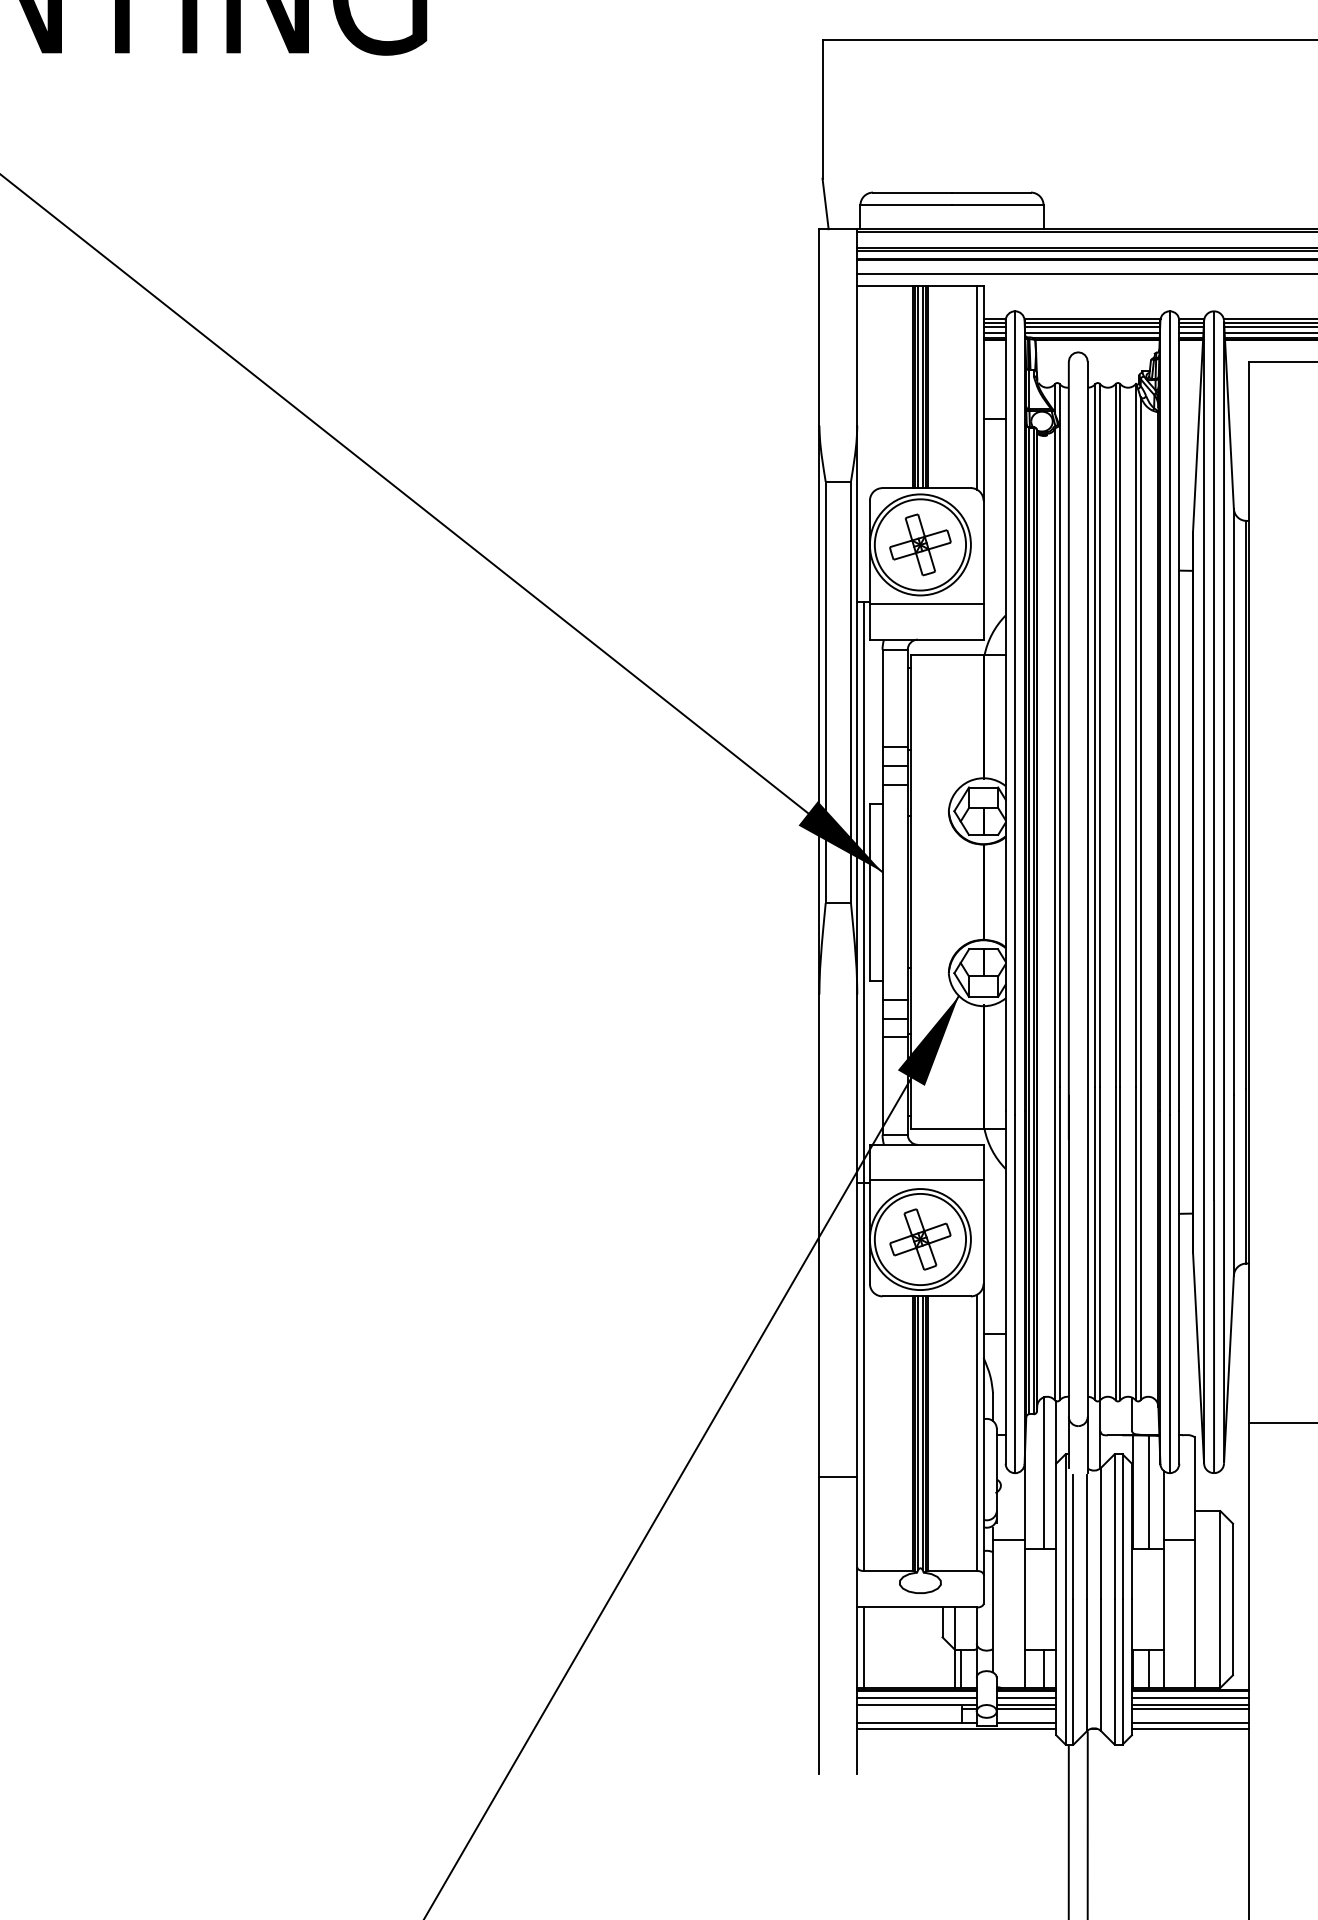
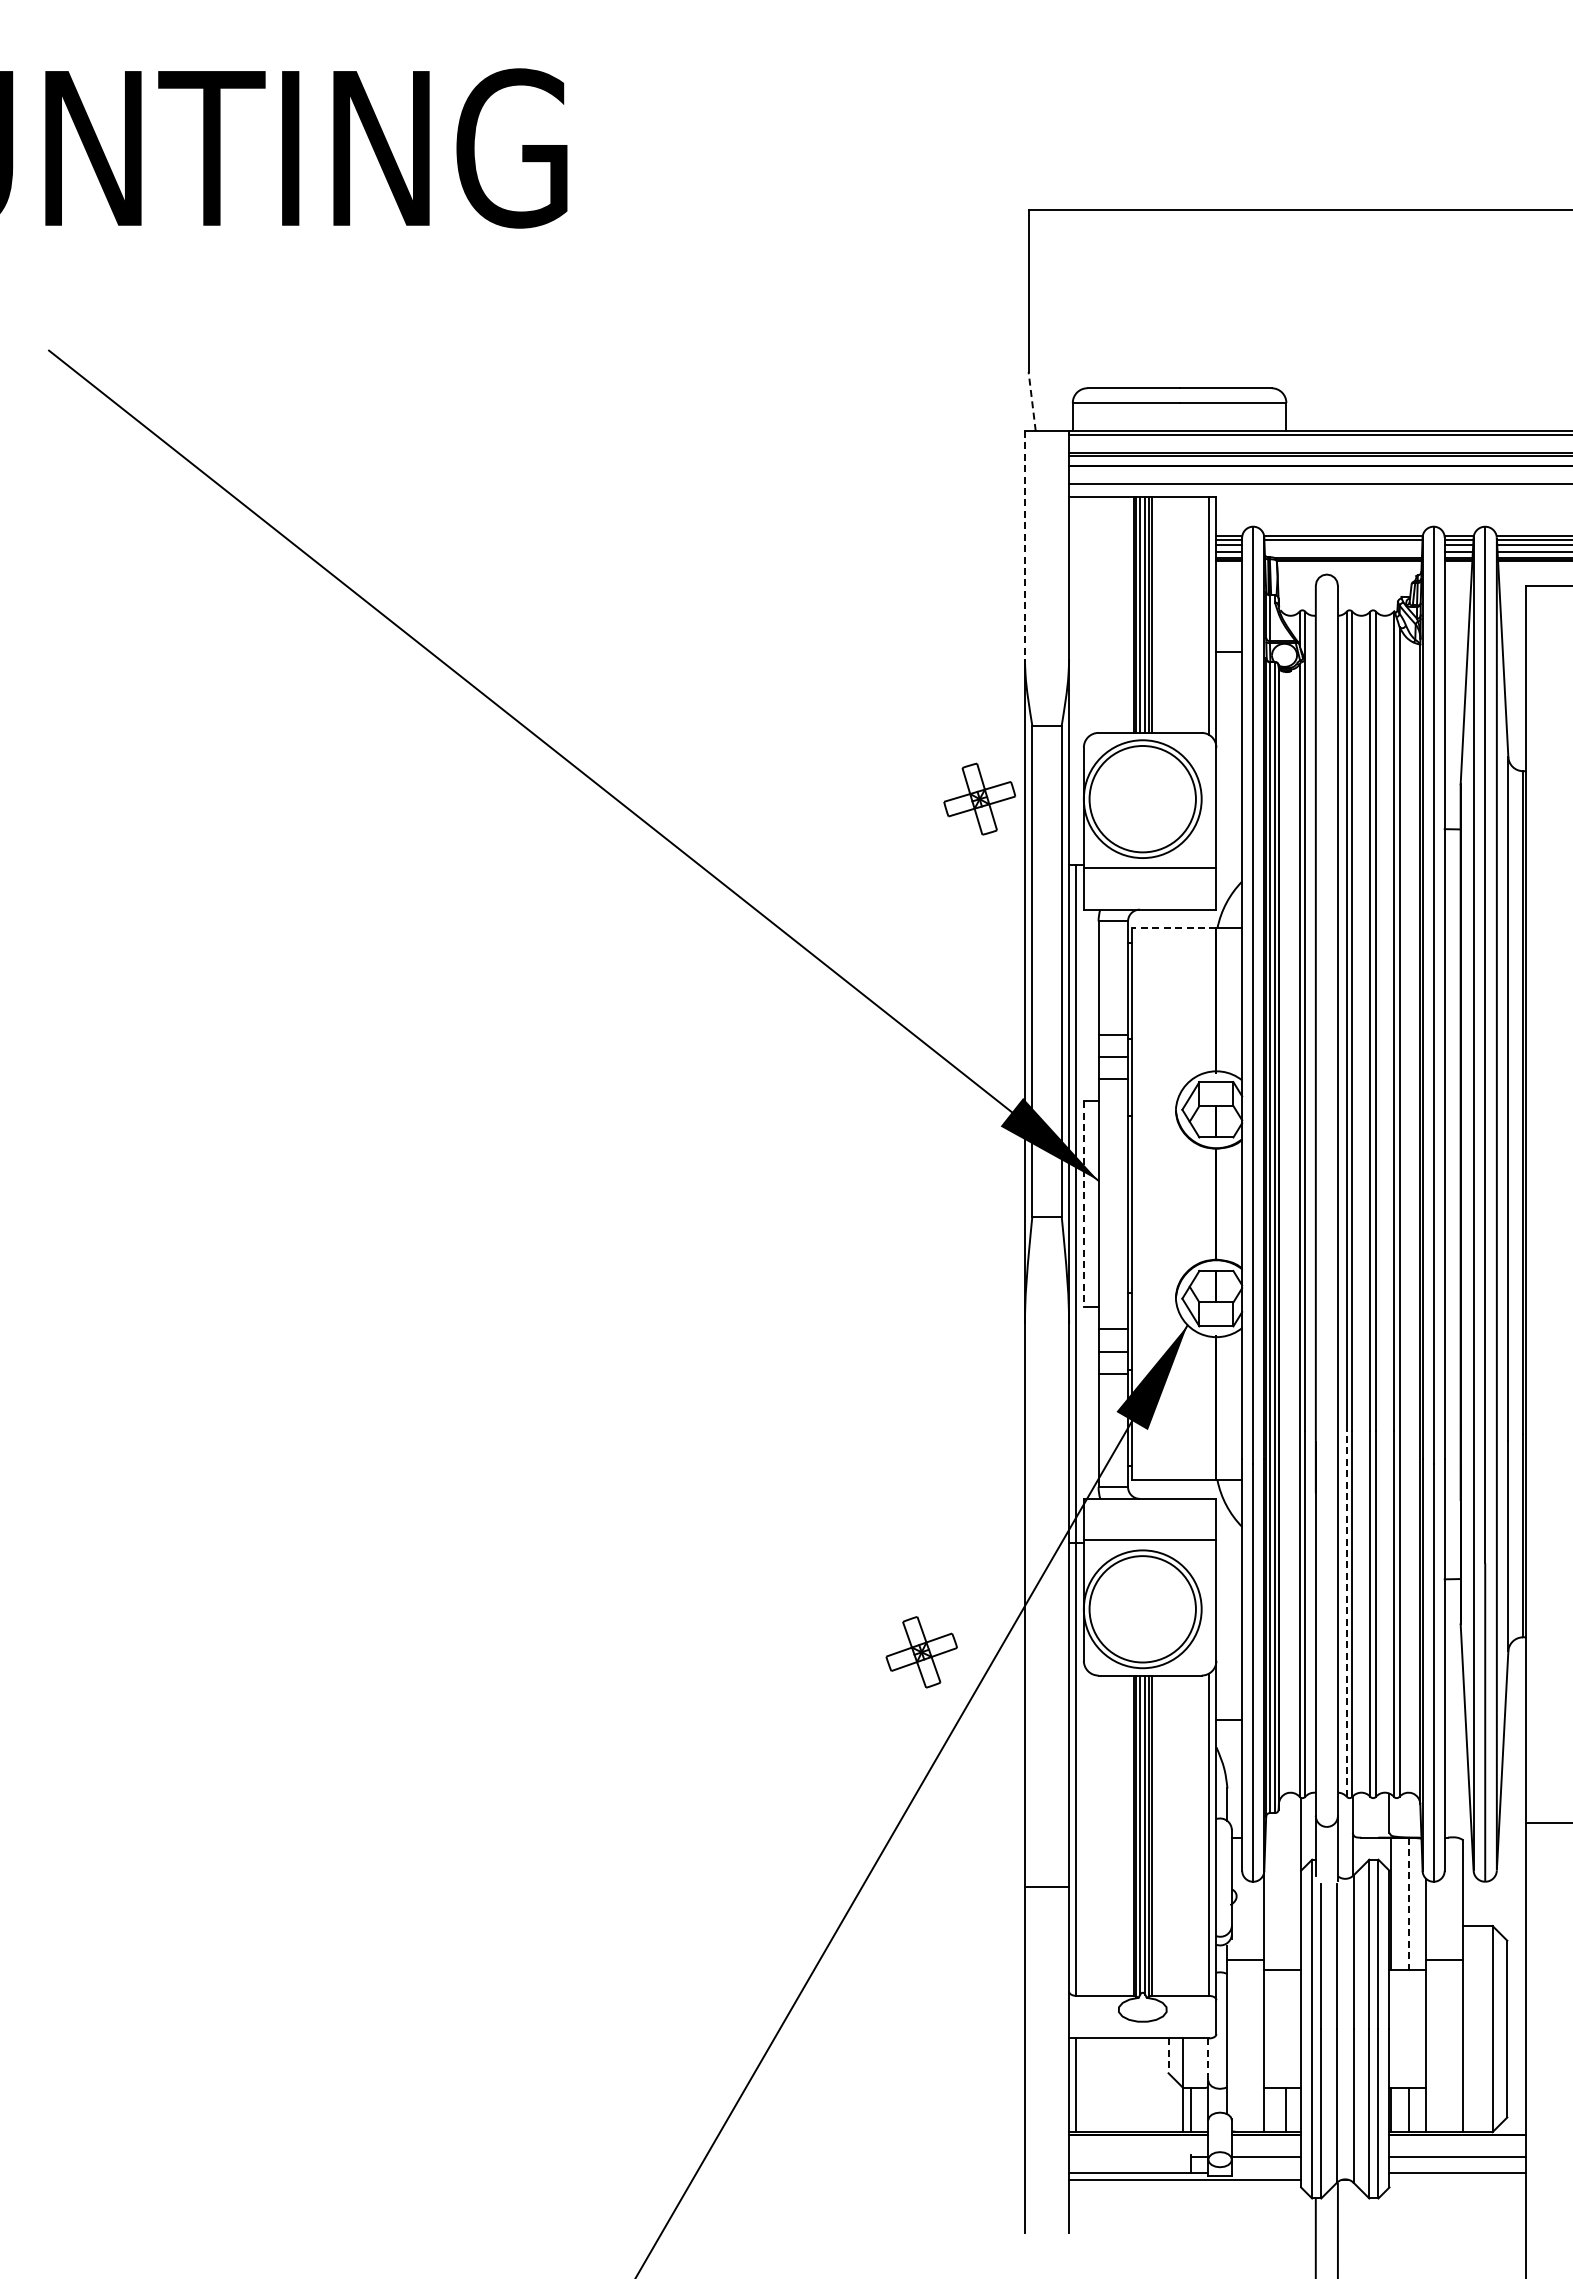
line: (825, 203) -> (1032, 401), solid -> dashed
line: (1092, 326) -> (1343, 544), removed
line: (819, 327) -> (1024, 545), solid -> dashed
line: (1092, 332) -> (1343, 551), removed
part: (920, 544) -> (979, 798), moved
line: (946, 655) -> (1173, 928), solid -> dashed
line: (869, 892) -> (1083, 1204), solid -> dashed
part: (920, 1239) -> (921, 1652), moved
line: (1095, 1243) -> (1346, 1613), solid -> dashed
line: (1043, 1472) -> (1286, 1881), removed
line: (1149, 1492) -> (1409, 1904), solid -> dashed
line: (942, 1622) -> (1168, 2056), solid -> dashed
line: (976, 1626) -> (1208, 2060), solid -> dashed
line: (916, 1698) -> (1138, 2144), removed
line: (1026, 1698) -> (1266, 2144), removed
line: (1190, 1698) -> (1457, 2144), removed
line: (916, 1704) -> (1138, 2151), removed
line: (1026, 1704) -> (1266, 2151), removed
line: (1190, 1704) -> (1457, 2151), removed
line: (1026, 1723) -> (1266, 2173), removed
line: (1190, 1728) -> (1457, 2179), removed

